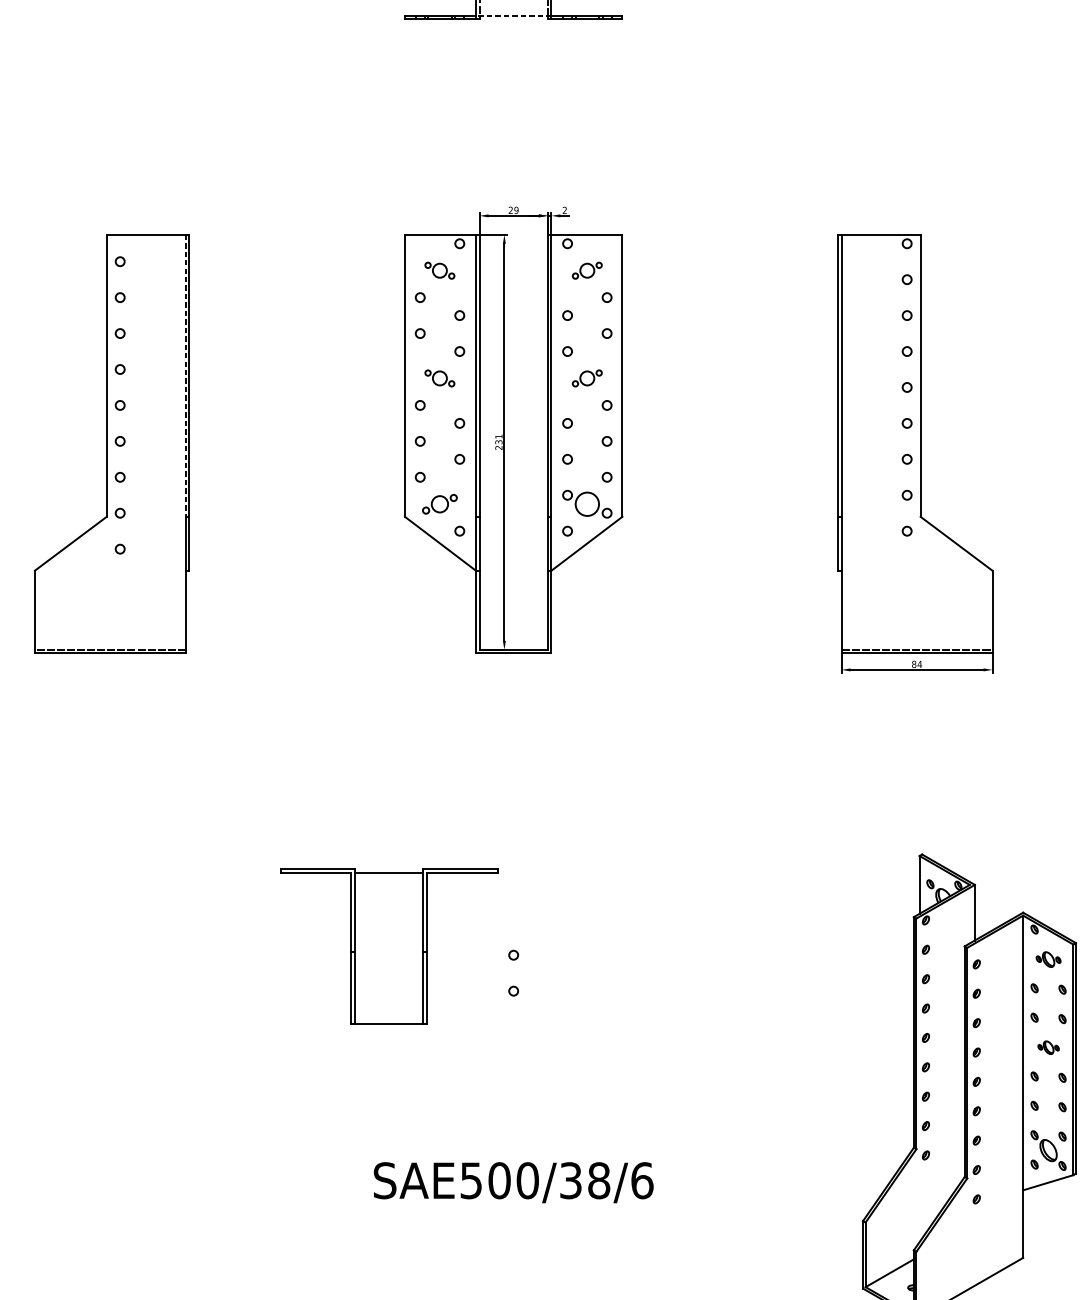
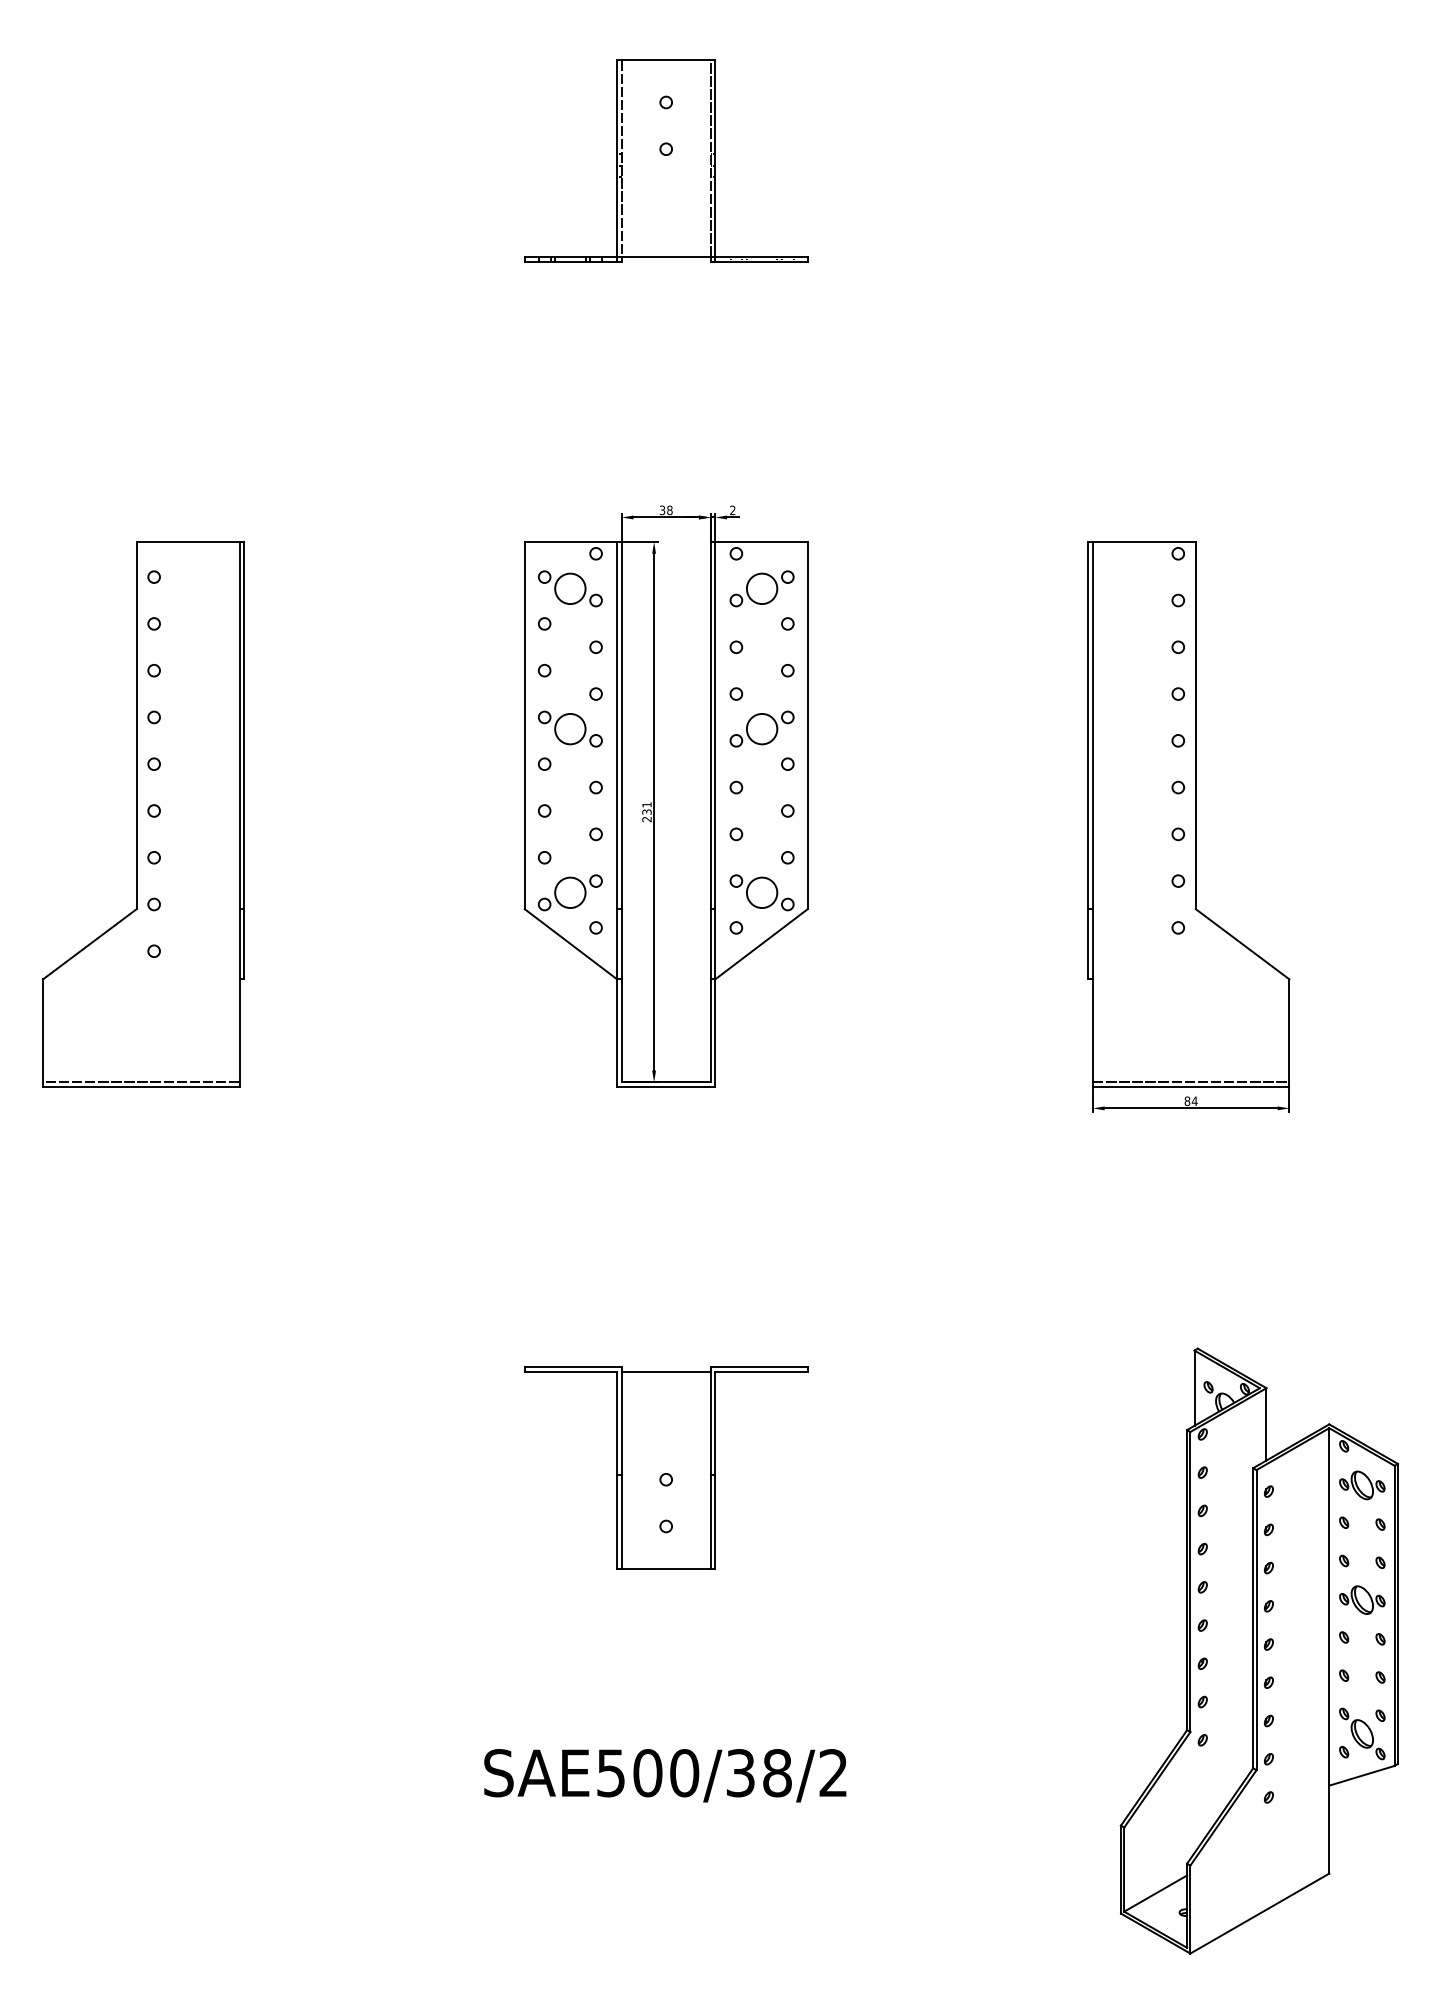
line: (513, 15) -> (665, 256), dashed -> solid
text: (513, 210) -> (665, 510), 29 -> 38
part: (439, 270) -> (569, 588), size x1.67
part: (586, 270) -> (761, 588), size x1.67
line: (185, 375) -> (239, 725), dashed -> solid
part: (439, 378) -> (569, 728), size x1.67
part: (586, 378) -> (761, 728), size x1.67
part: (439, 504) -> (569, 892), size x1.43
part: (389, 945) -> (666, 1467), moved
part: (1048, 959) -> (1362, 1485), size x1.43
part: (1048, 1047) -> (1362, 1599), size x1.67
text: (642, 1180) -> (833, 1773), SAE500/38/6 -> SAE500/38/2

